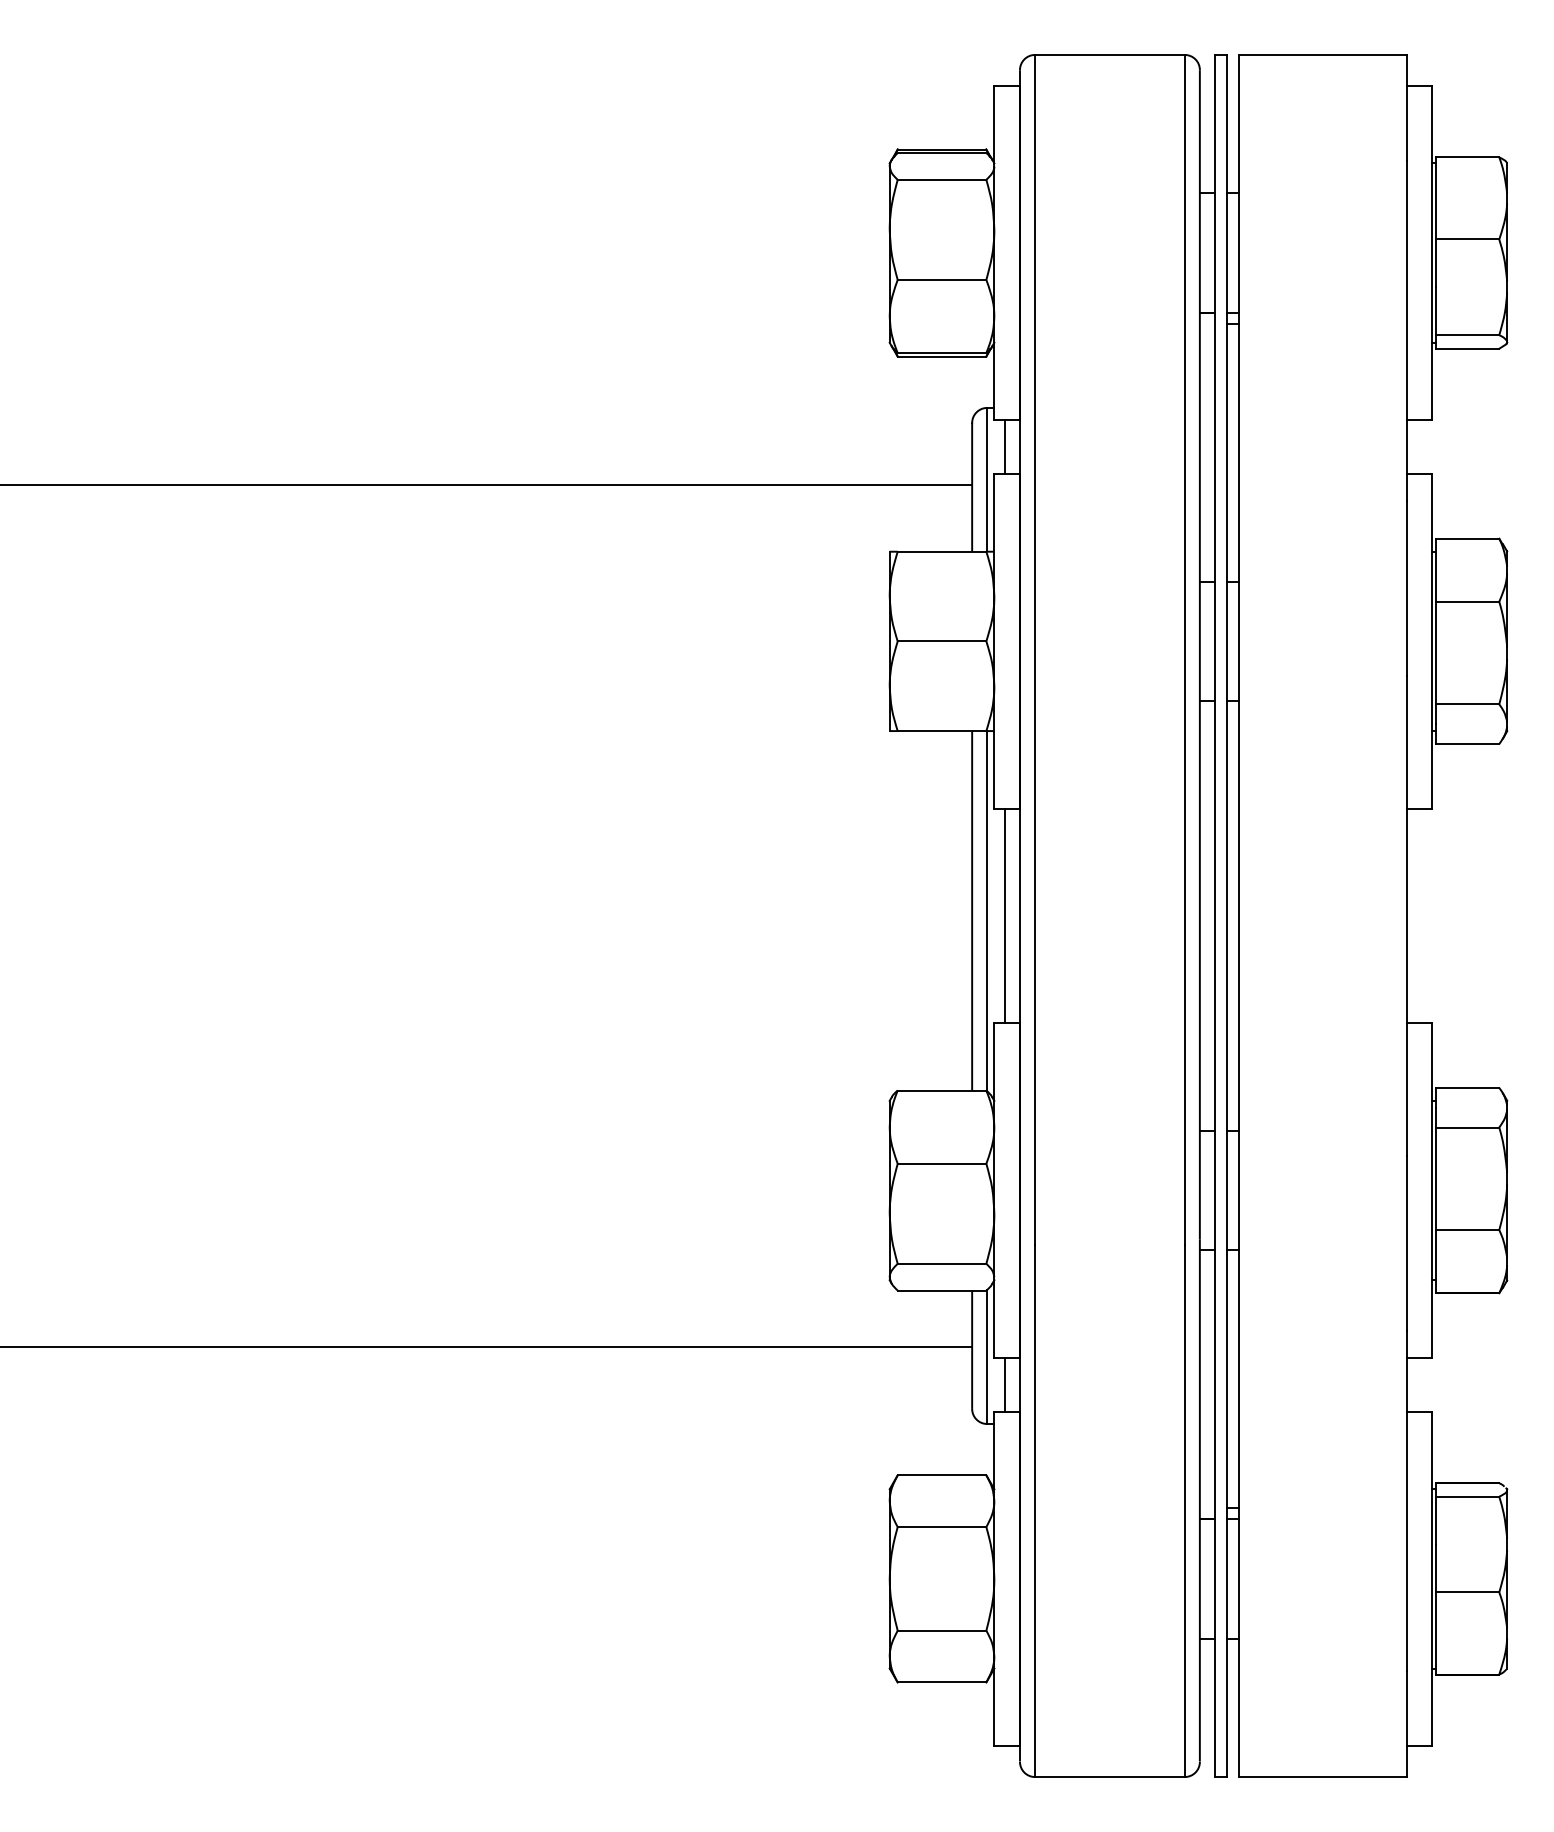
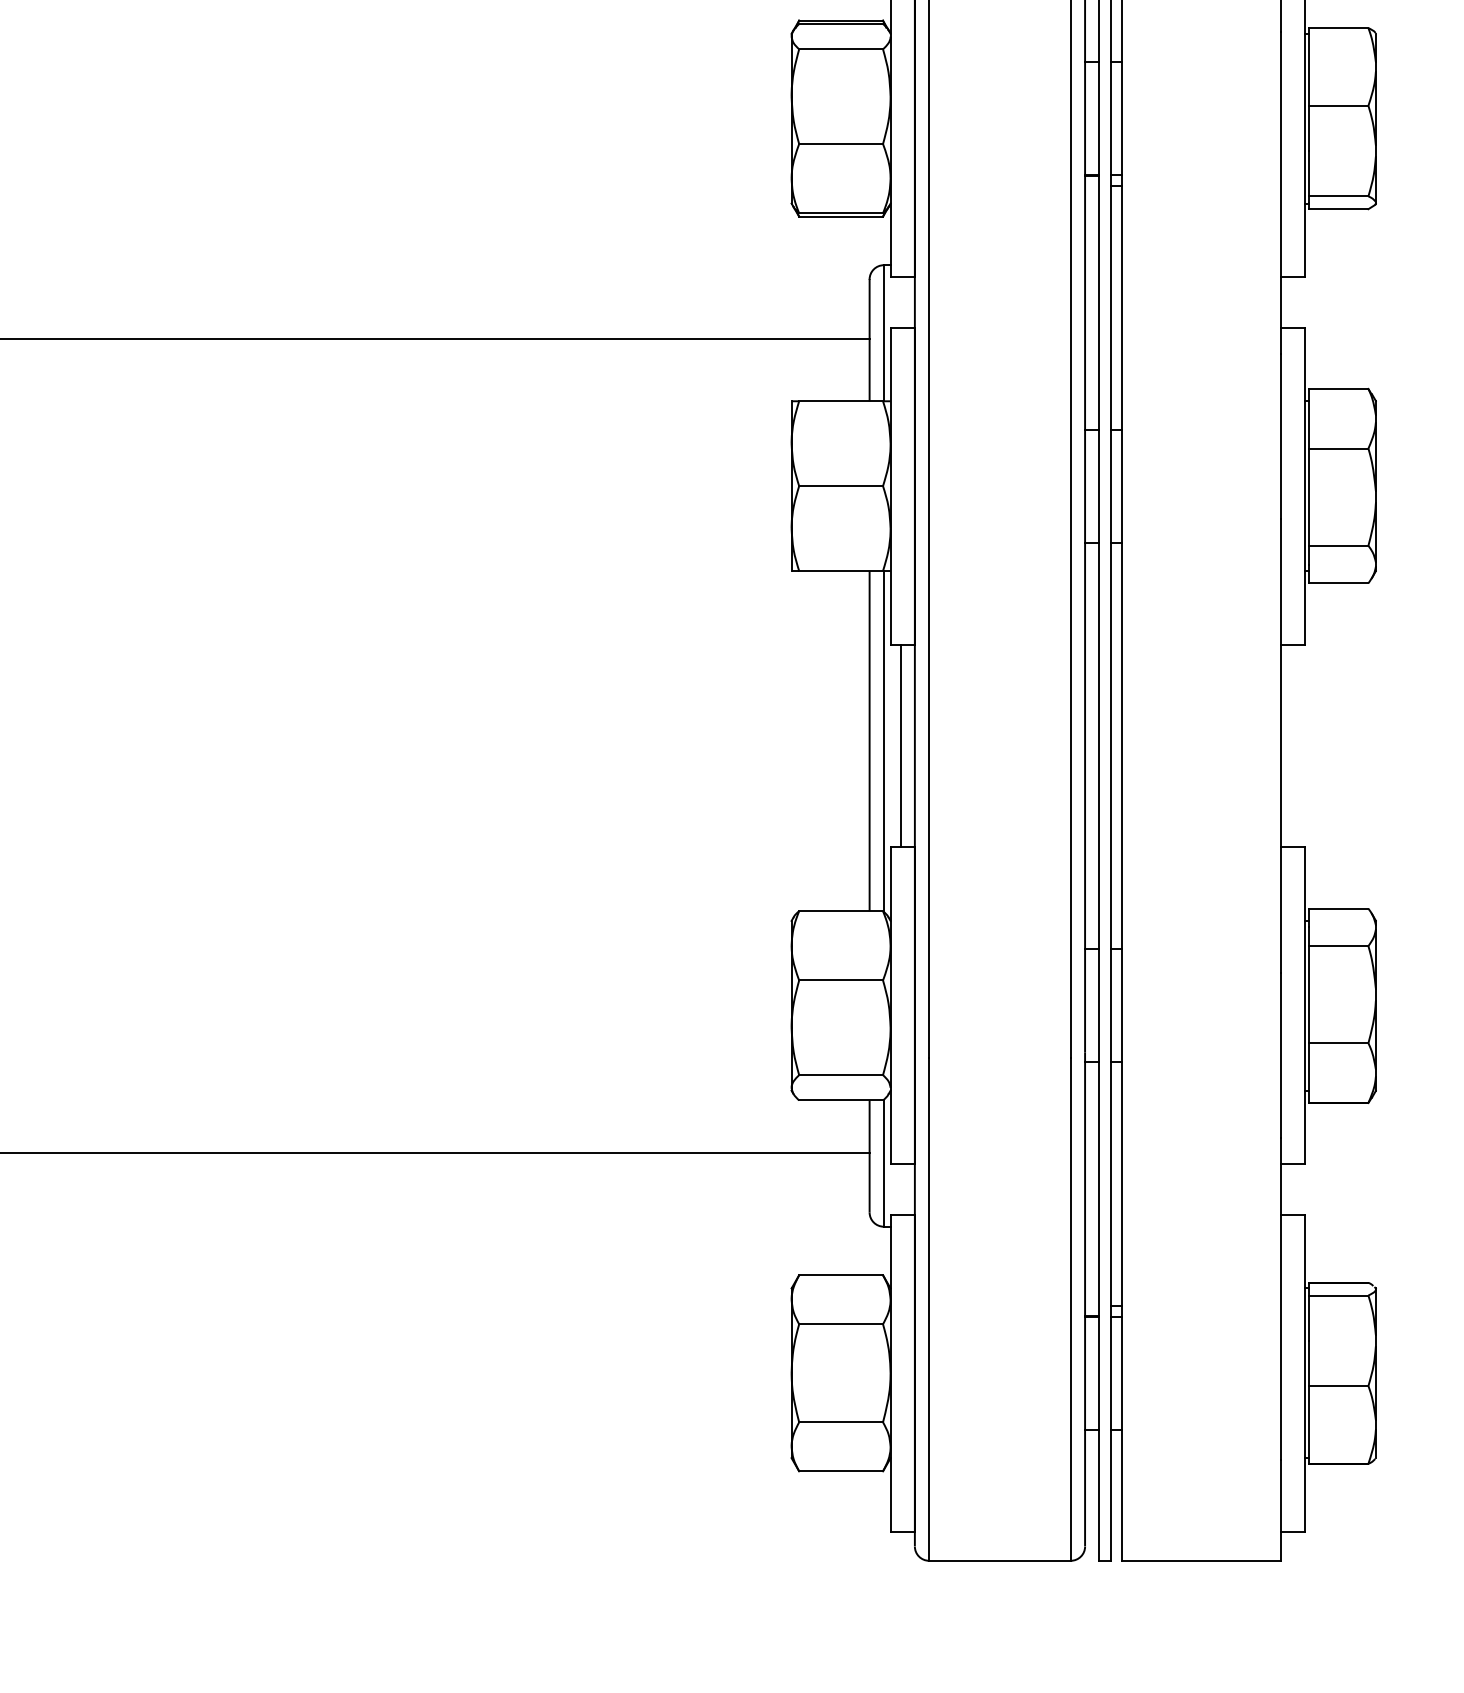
line: (1004, 447) -> (900, 302), removed
line: (1004, 1384) -> (900, 1189), removed

